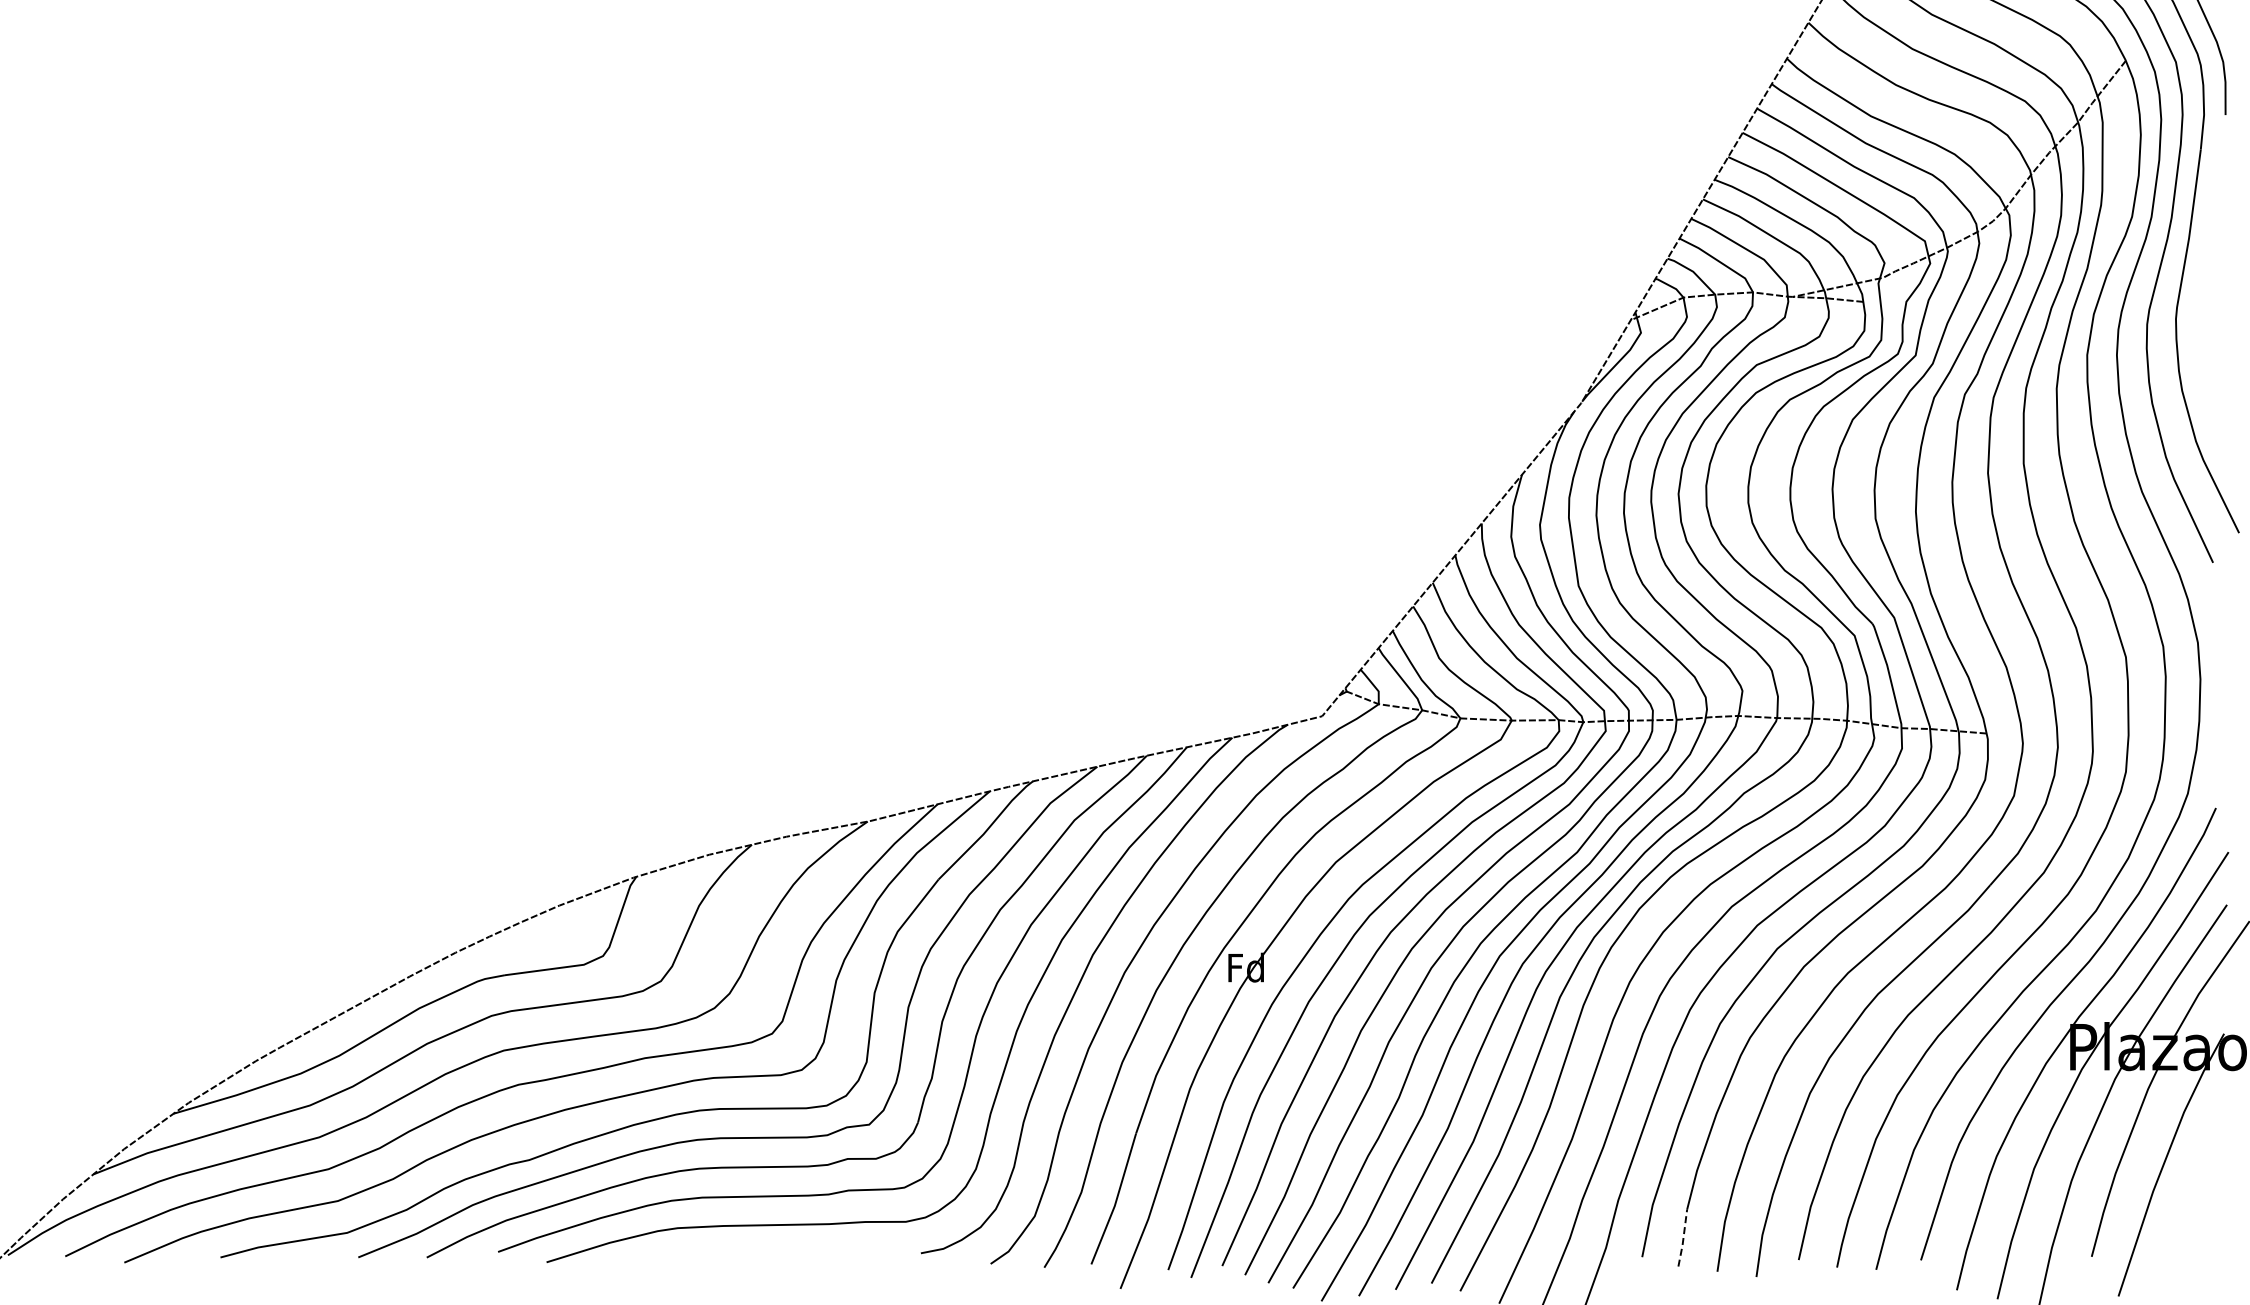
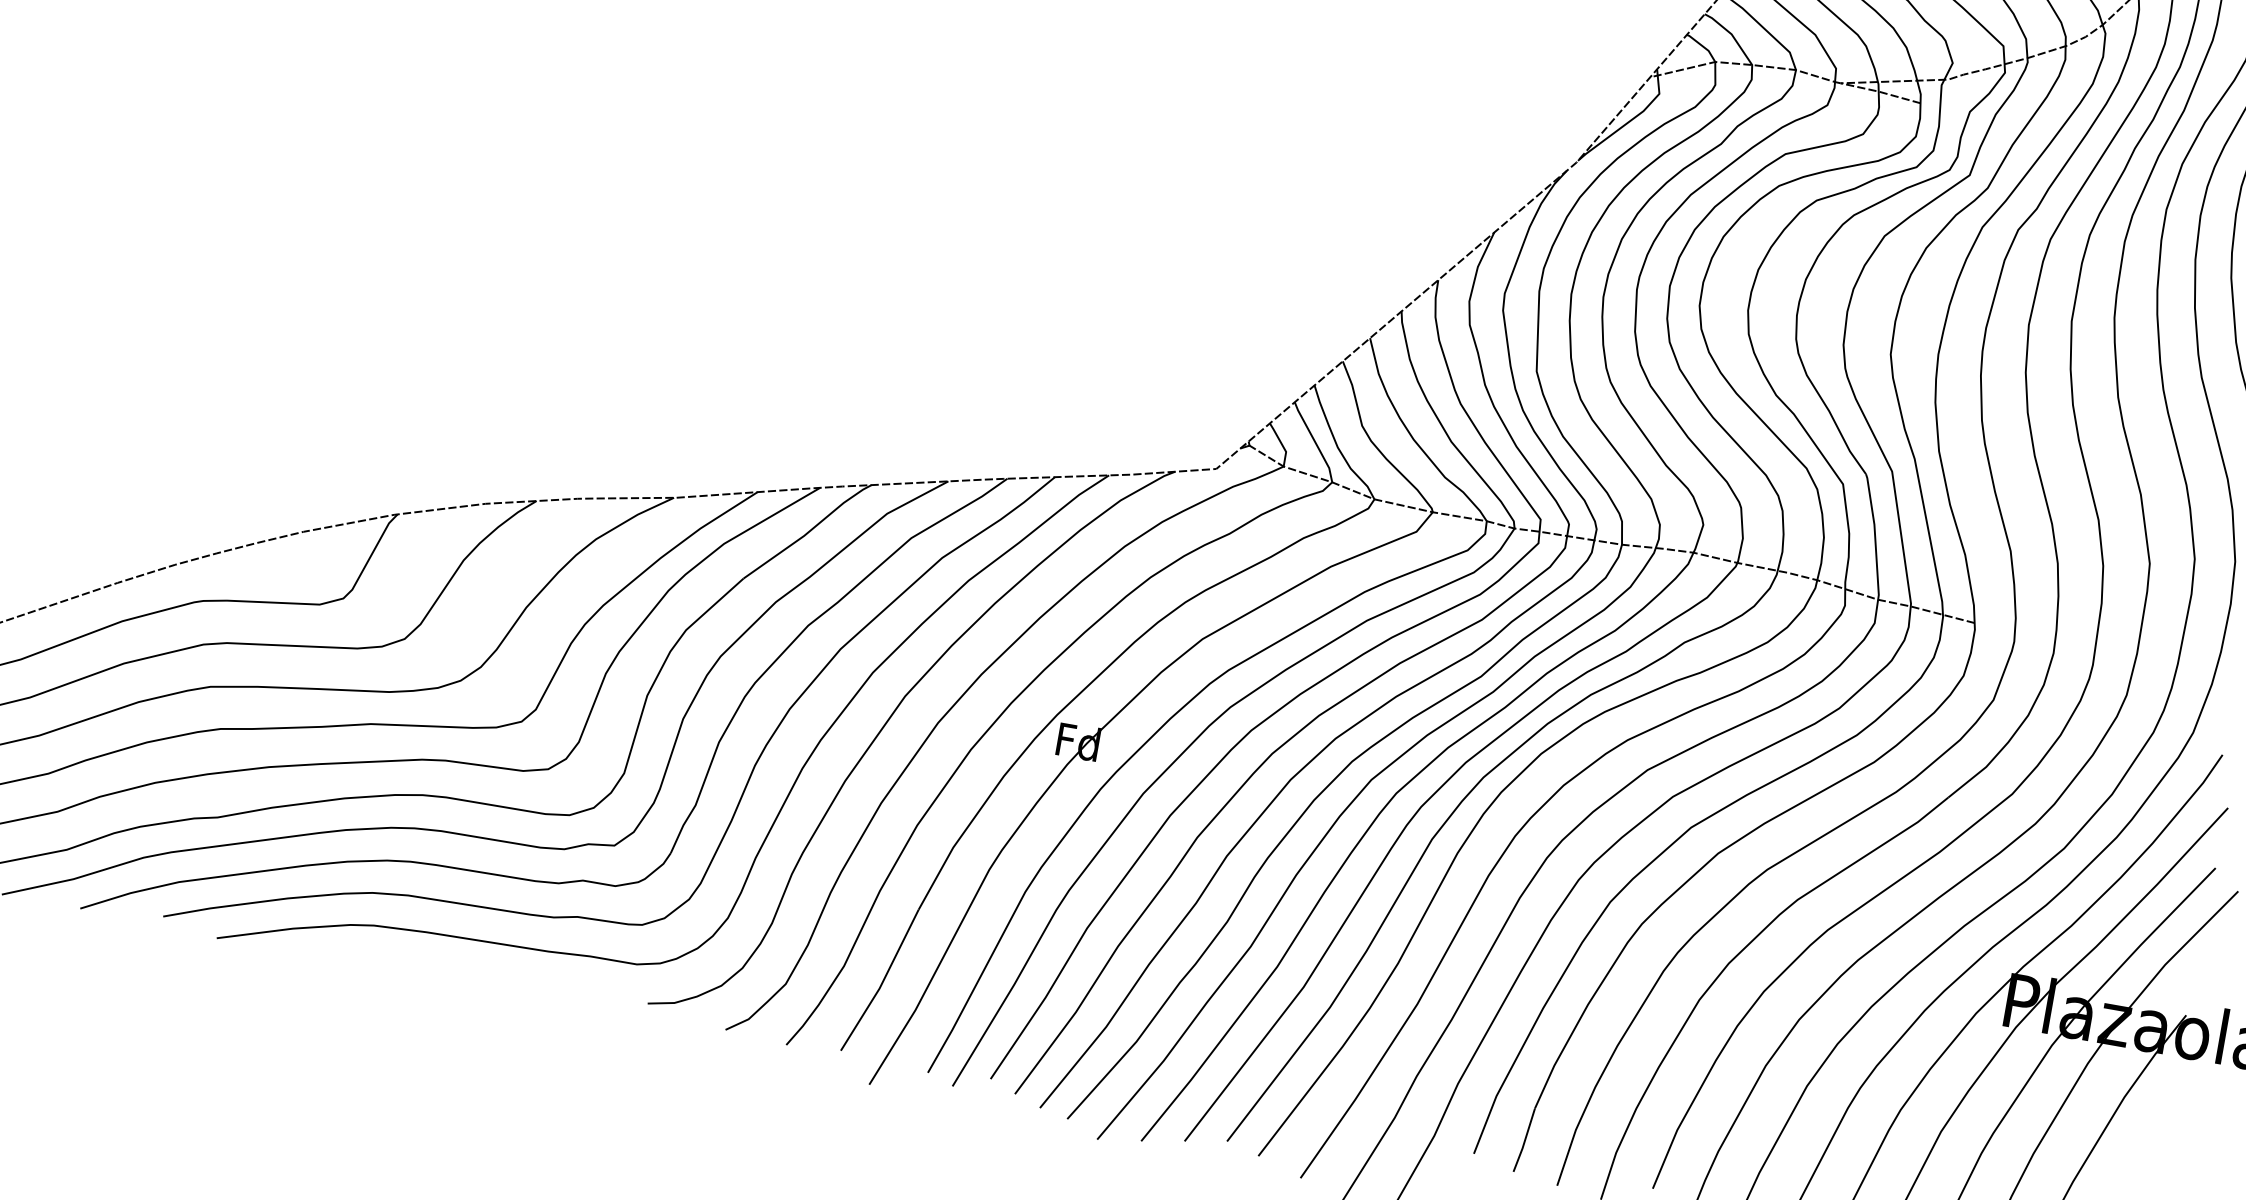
line: (1683, 1238) -> (1525, 1140), dashed -> solid

